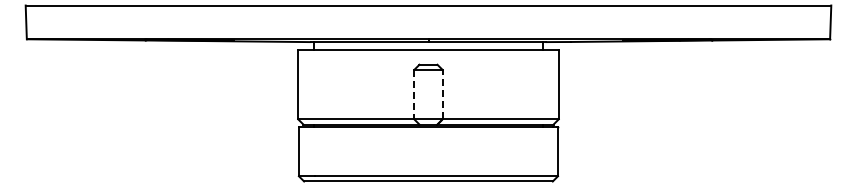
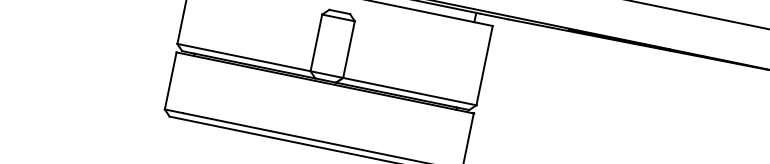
line: (414, 94) -> (316, 42), dashed -> solid
line: (442, 94) -> (348, 49), dashed -> solid

